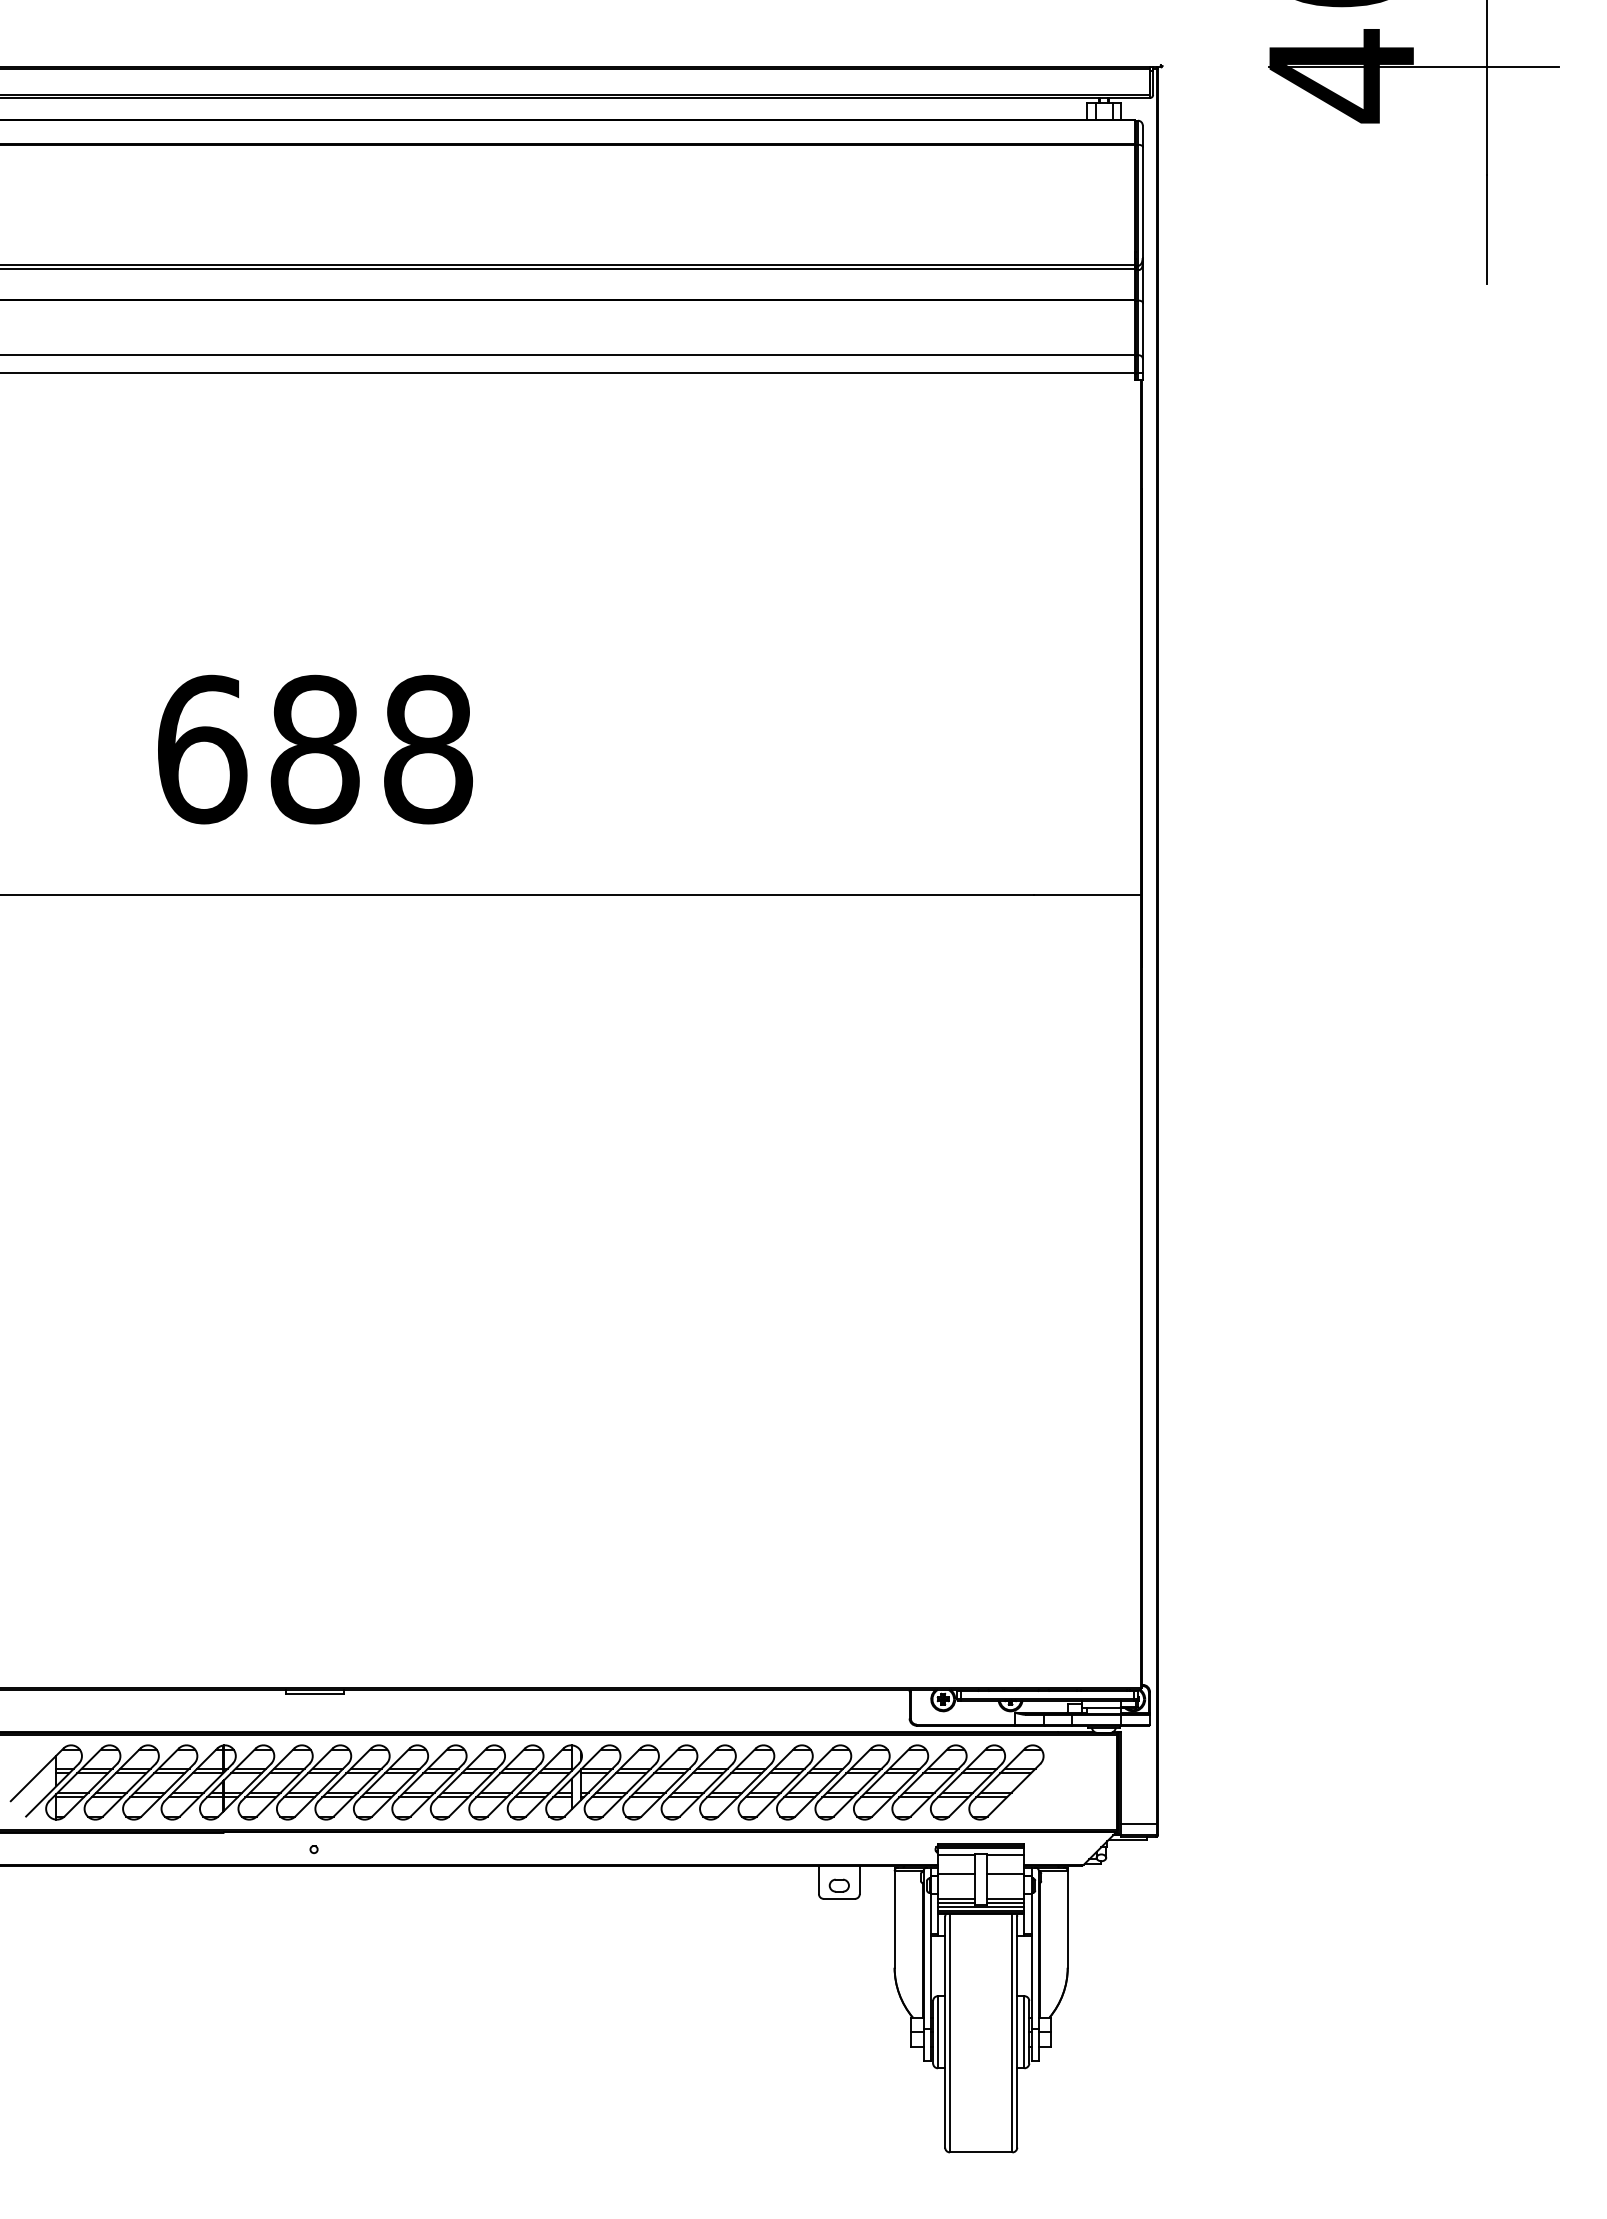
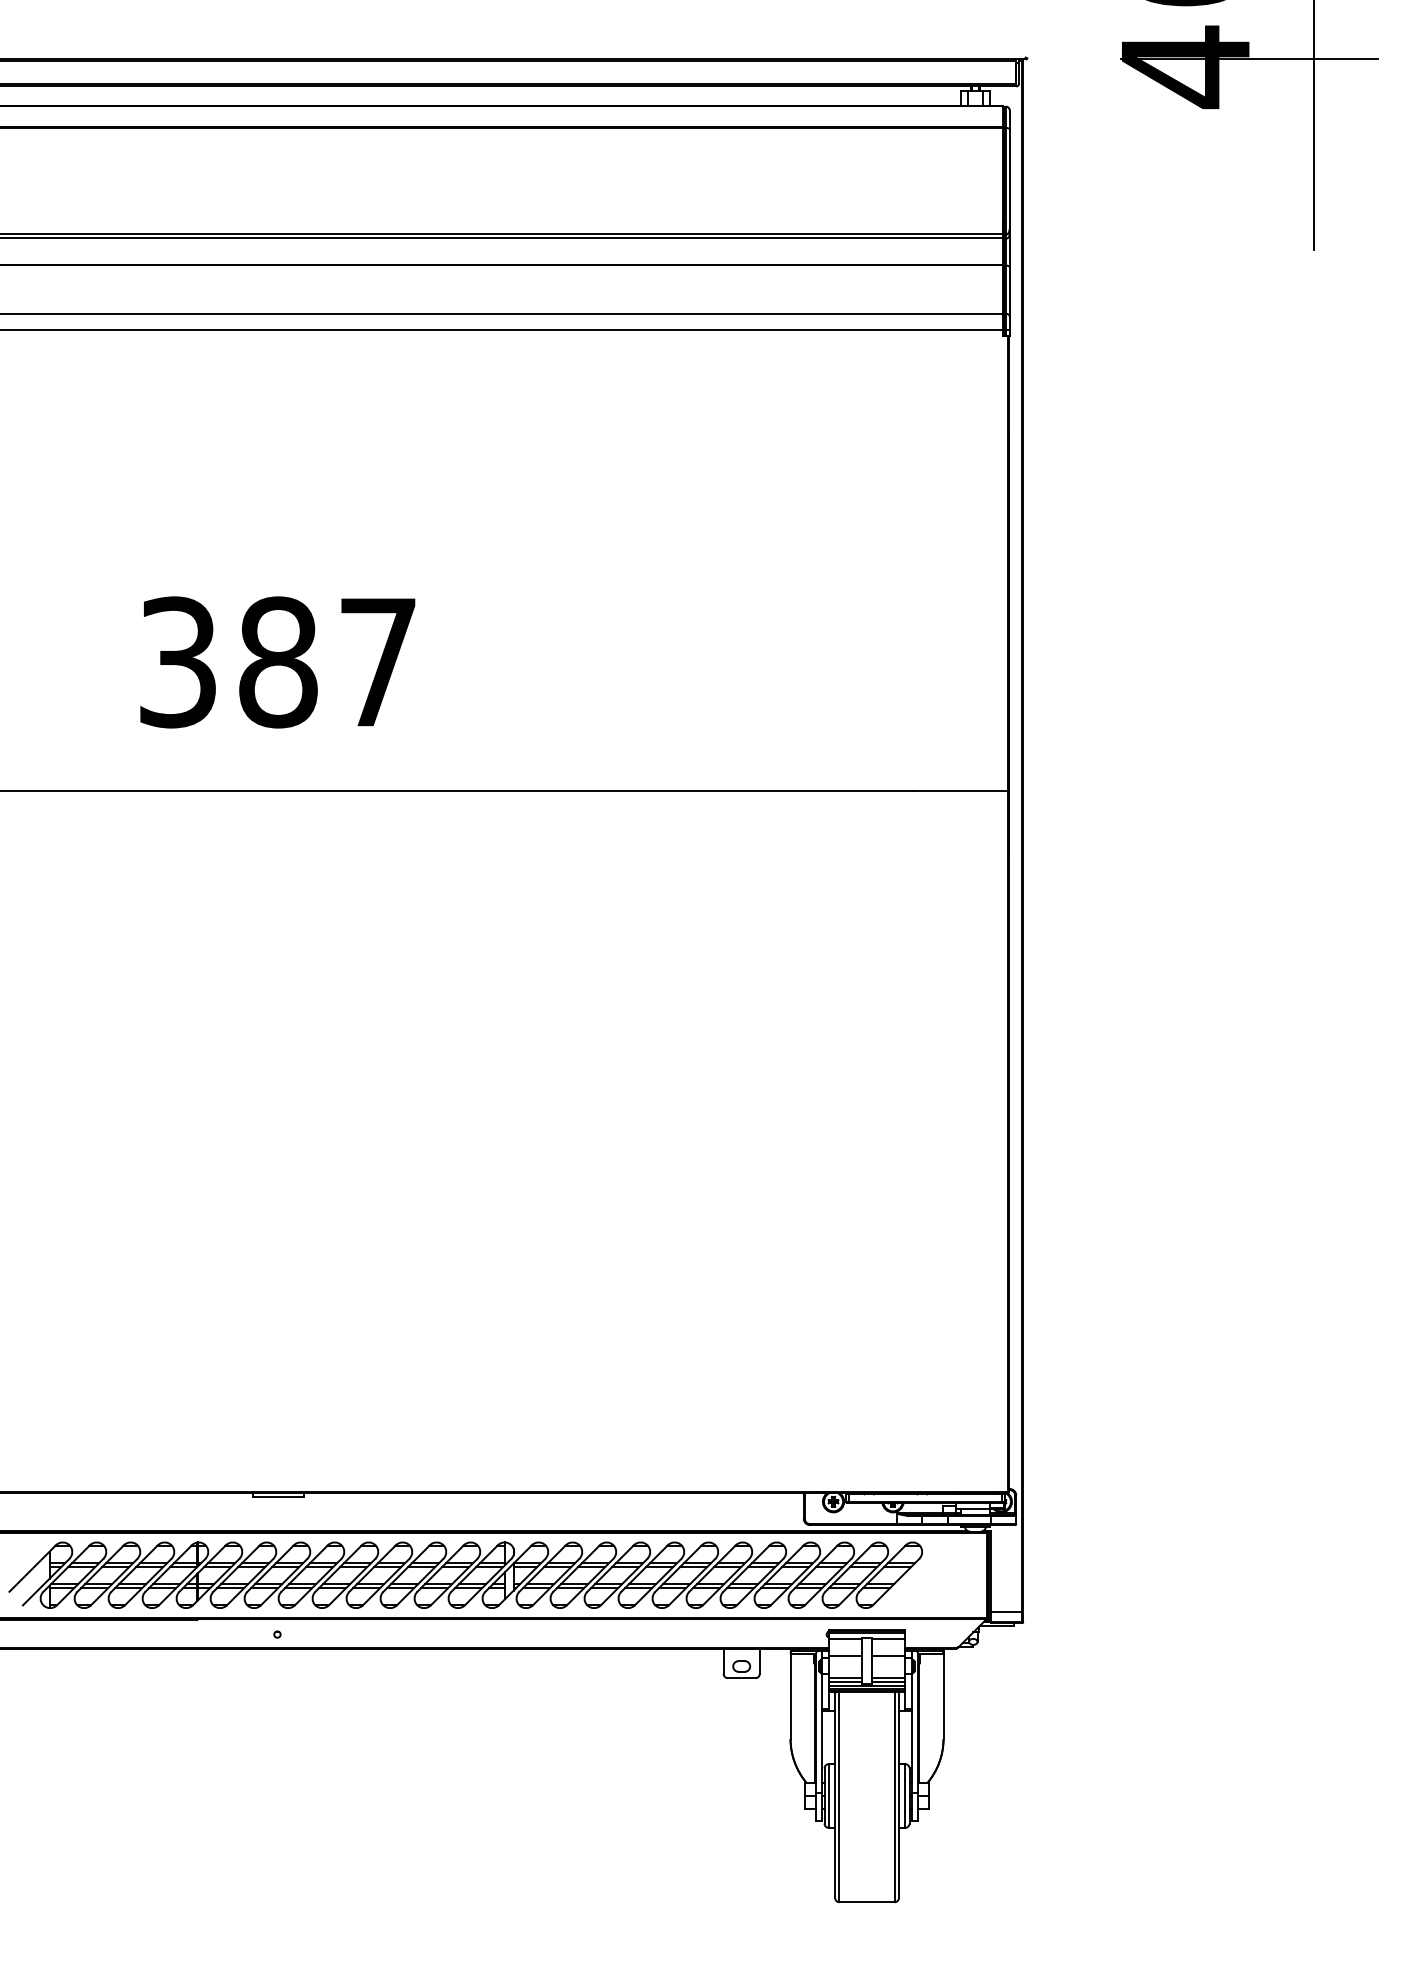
text: (315, 749) -> (278, 662), 688 -> 387

